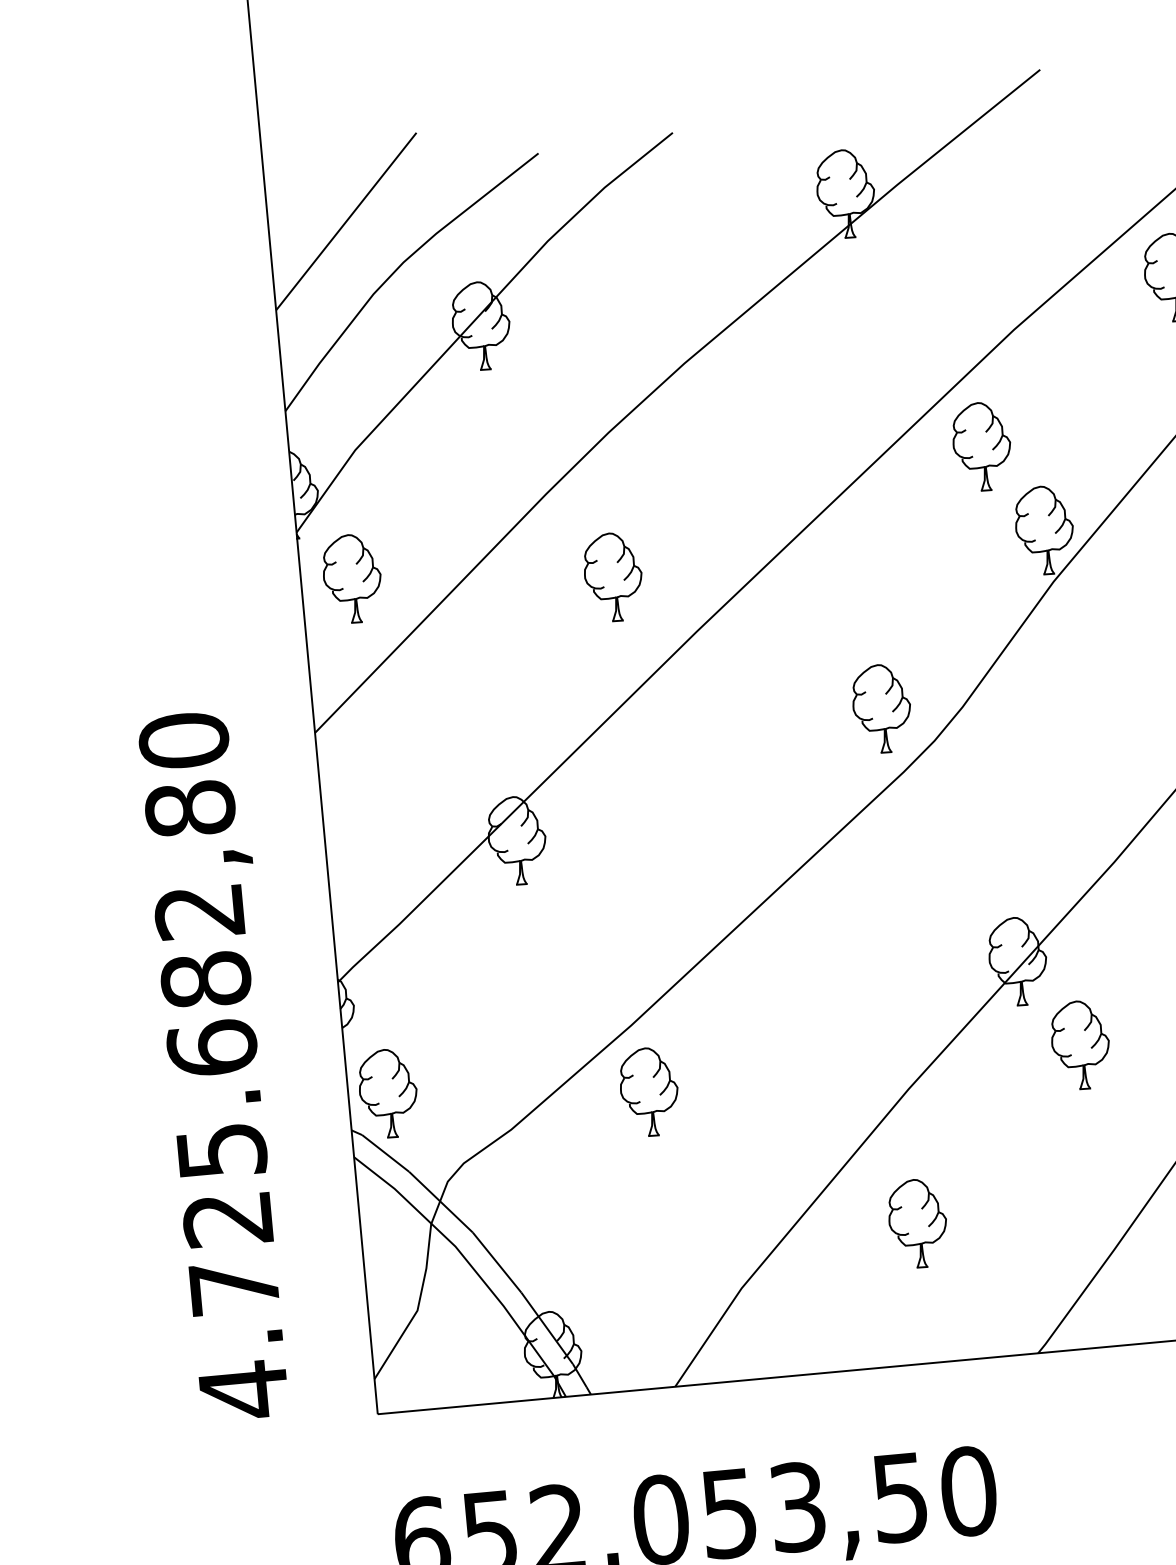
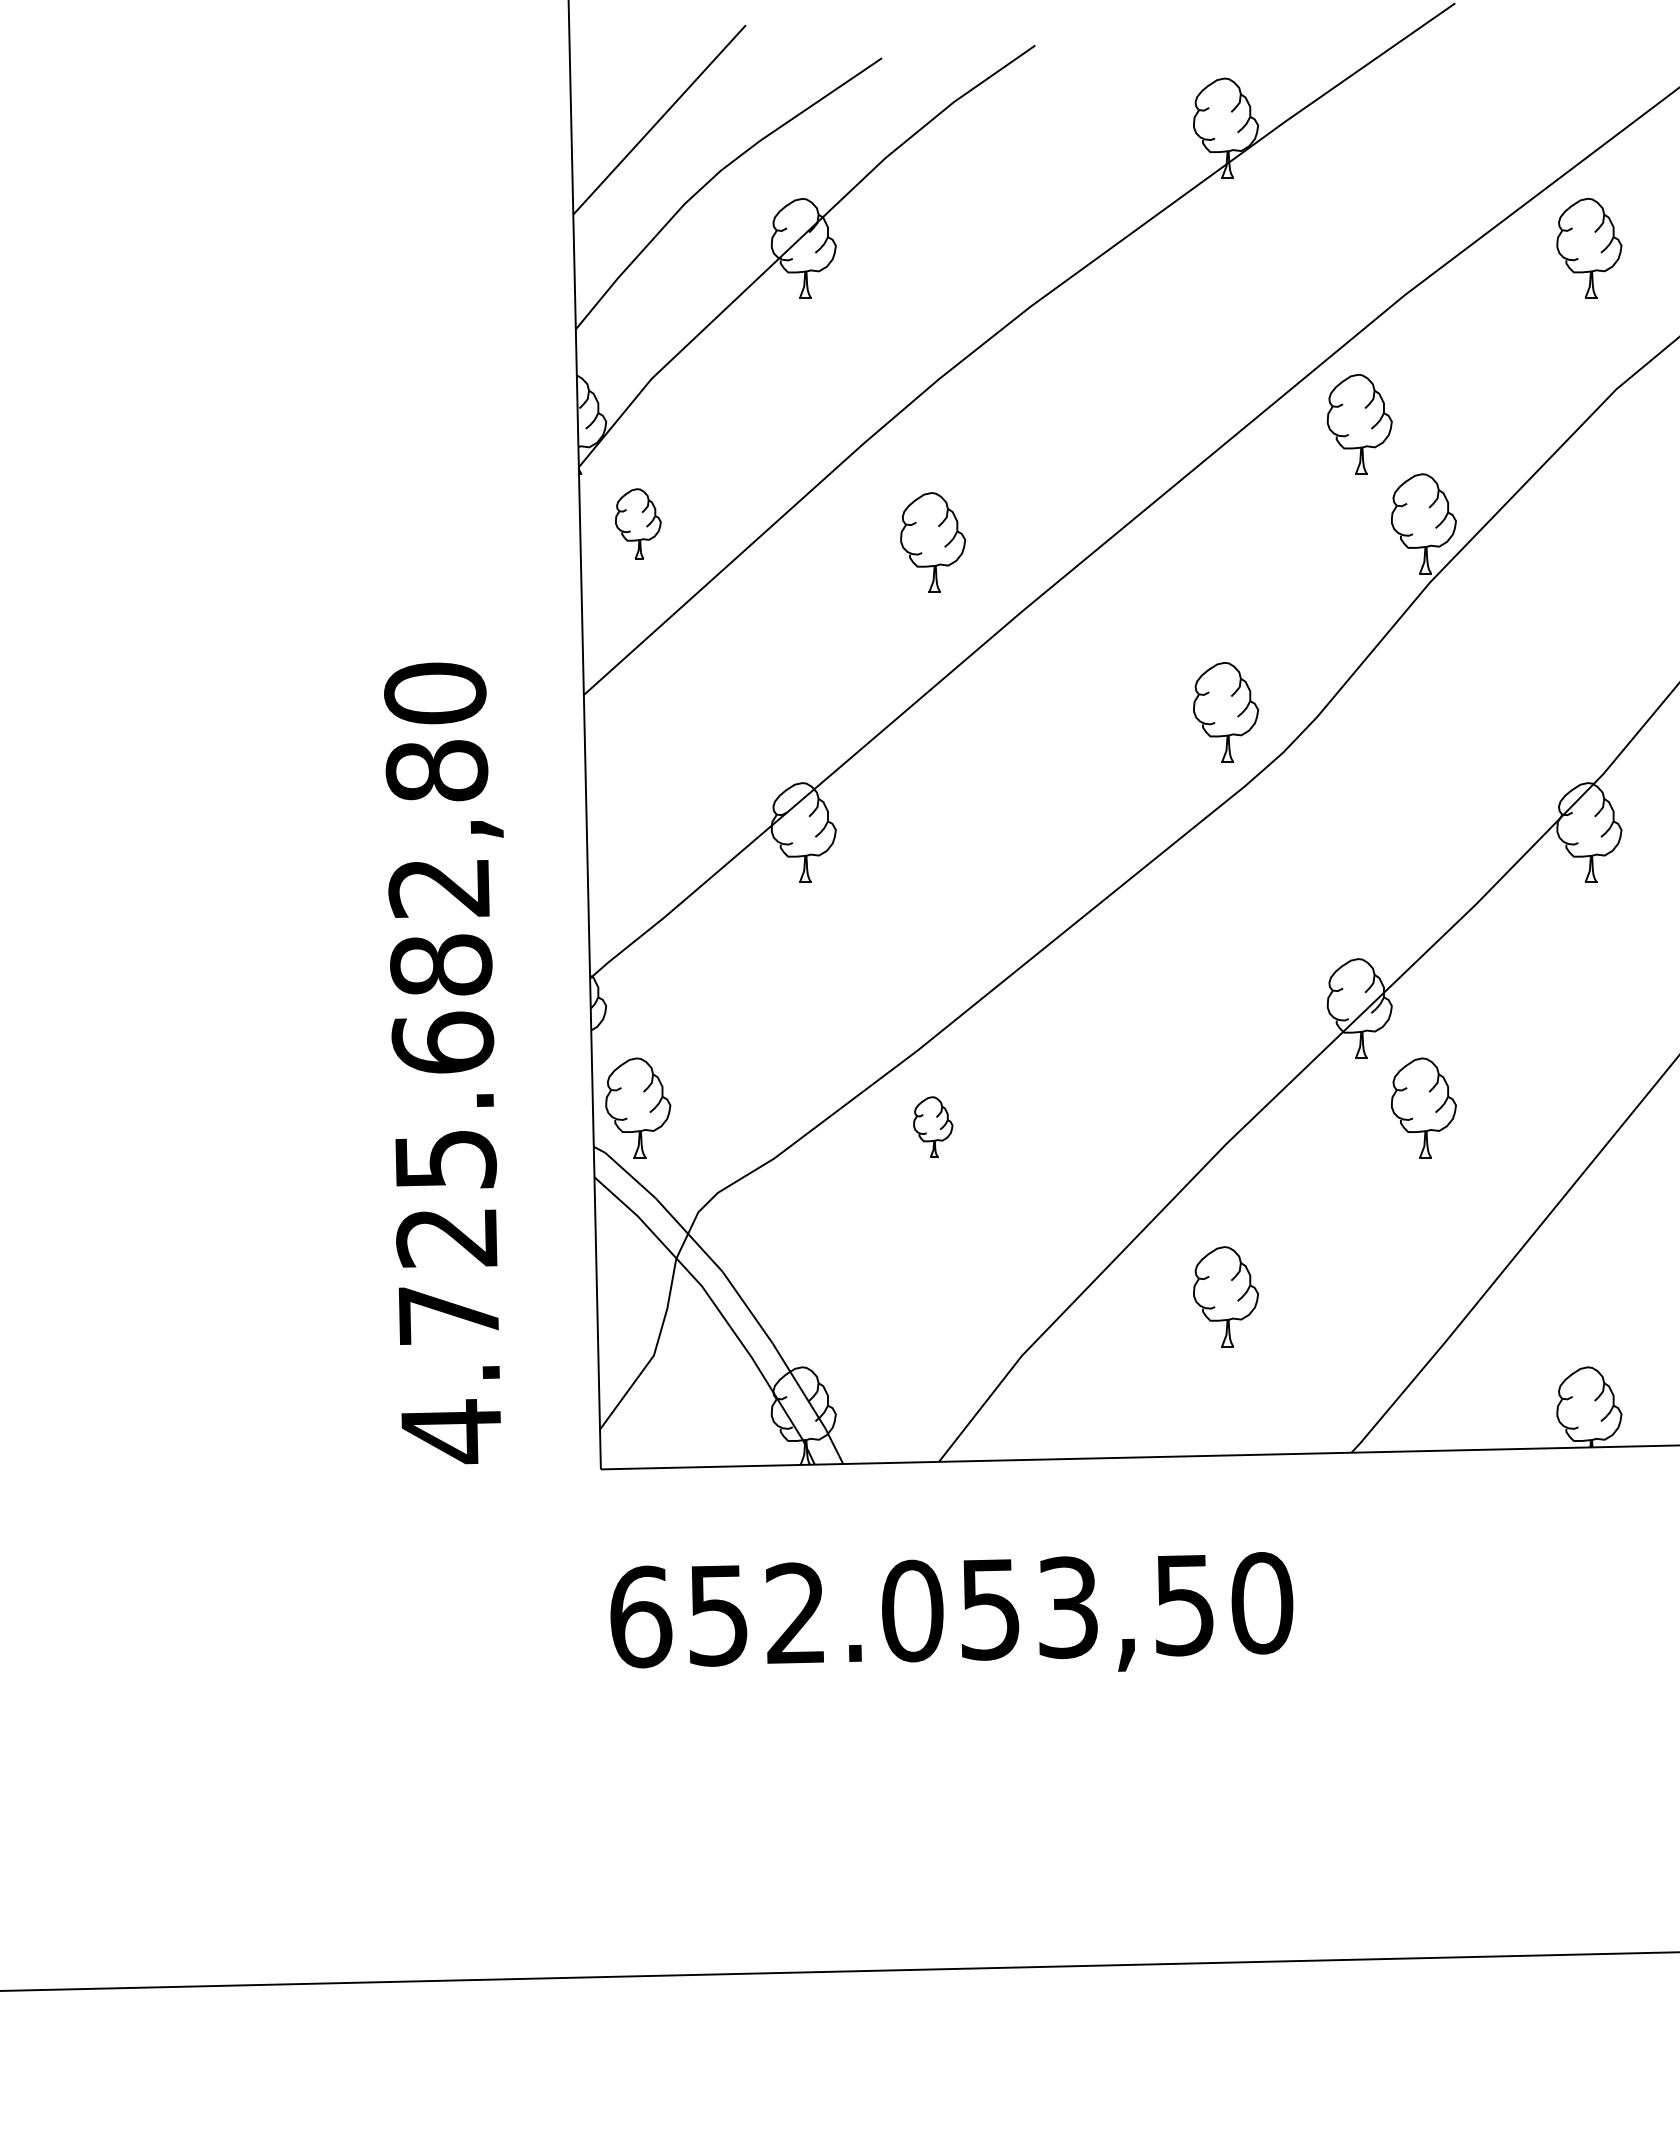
part: (352, 578) -> (638, 523), size x0.7
part: (649, 1091) -> (933, 1126), size x0.6

